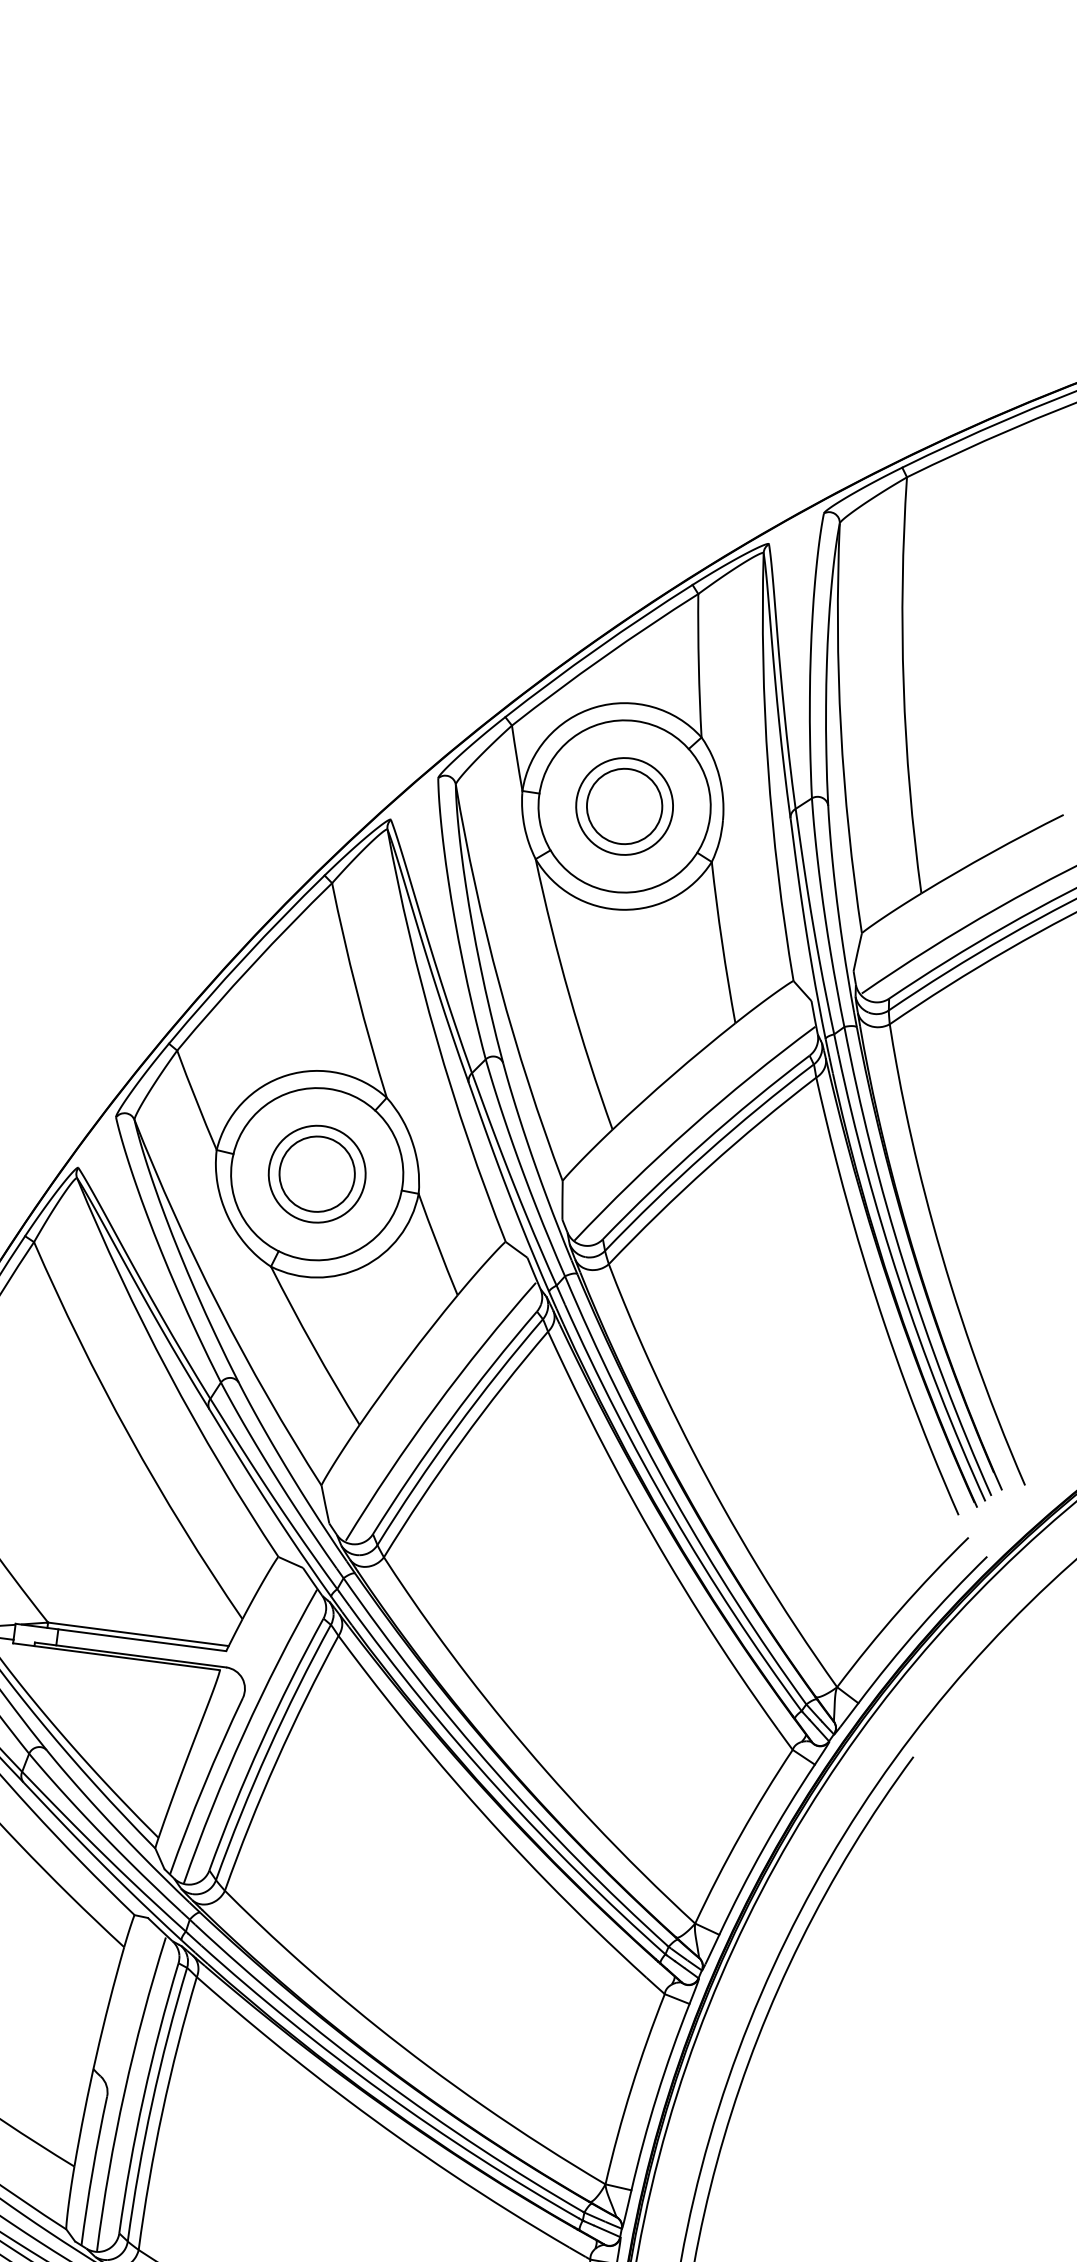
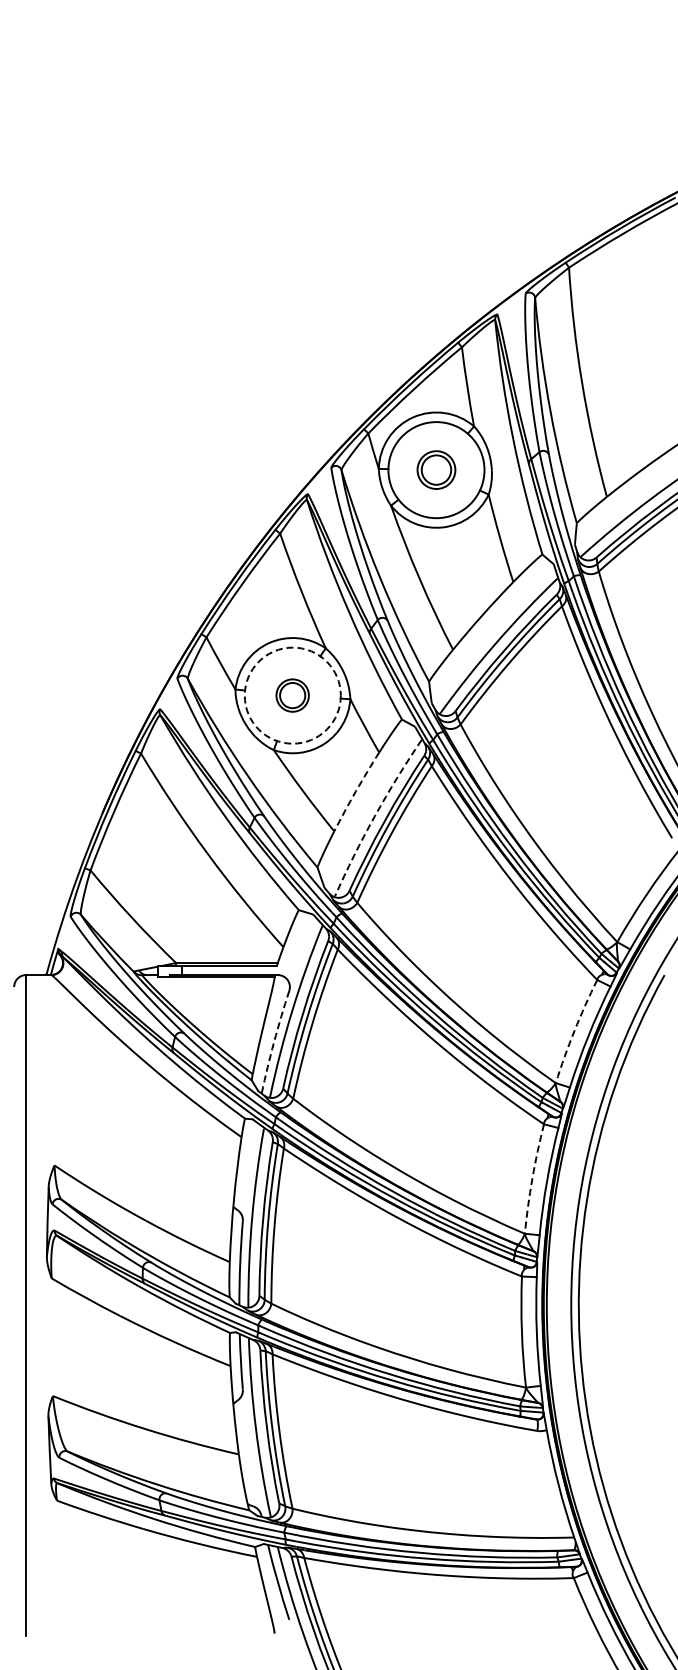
part: (624, 805) -> (436, 469), size x0.7
circle: (316, 1173) -> (292, 695), solid -> dashed
part: (316, 1173) -> (292, 695), size x0.6
arc: (406, 1359) -> (355, 791), solid -> dashed
arc: (434, 1407) -> (374, 816), solid -> dashed
arc: (204, 1784) -> (274, 1041), solid -> dashed
arc: (740, 1834) -> (574, 1030), solid -> dashed
arc: (631, 2087) -> (532, 1178), solid -> dashed

